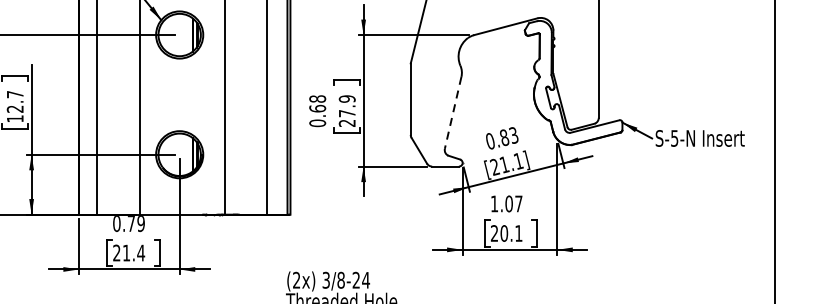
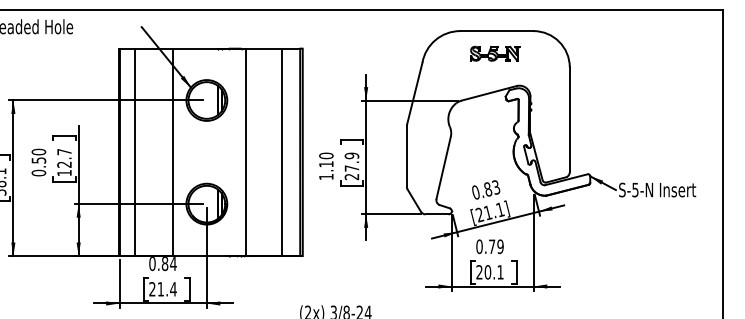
text: (317, 111) -> (326, 166), 0.68 -> 1.10
line: (452, 112) -> (443, 167), dashed -> solid
text: (506, 203) -> (489, 246), 1.07 -> 0.79
text: (135, 224) -> (168, 264), 0.79 -> 0.84

